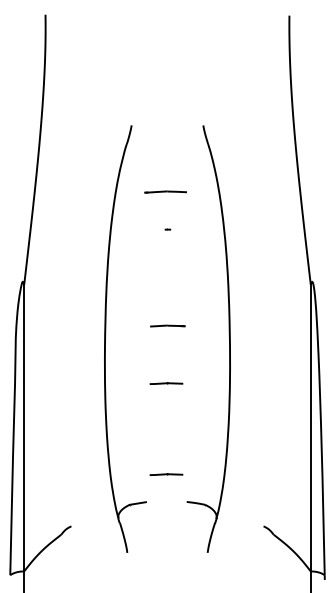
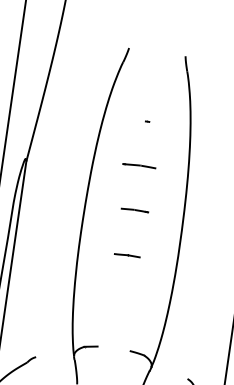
line: (165, 191) -> (139, 165), moved
part: (167, 229) -> (147, 121), moved
line: (166, 474) -> (116, 327), removed

